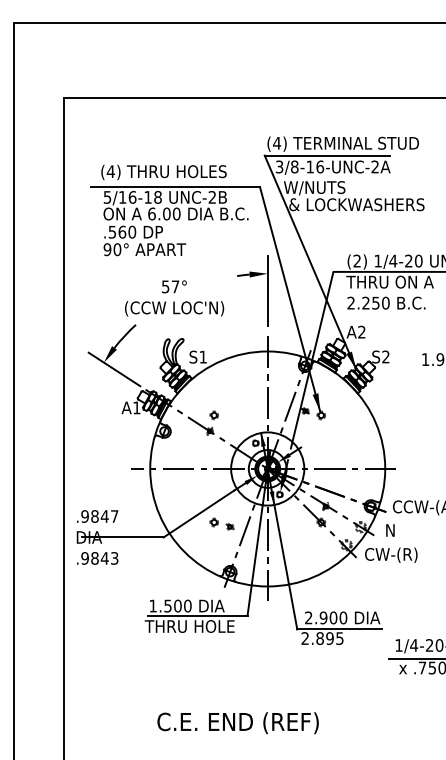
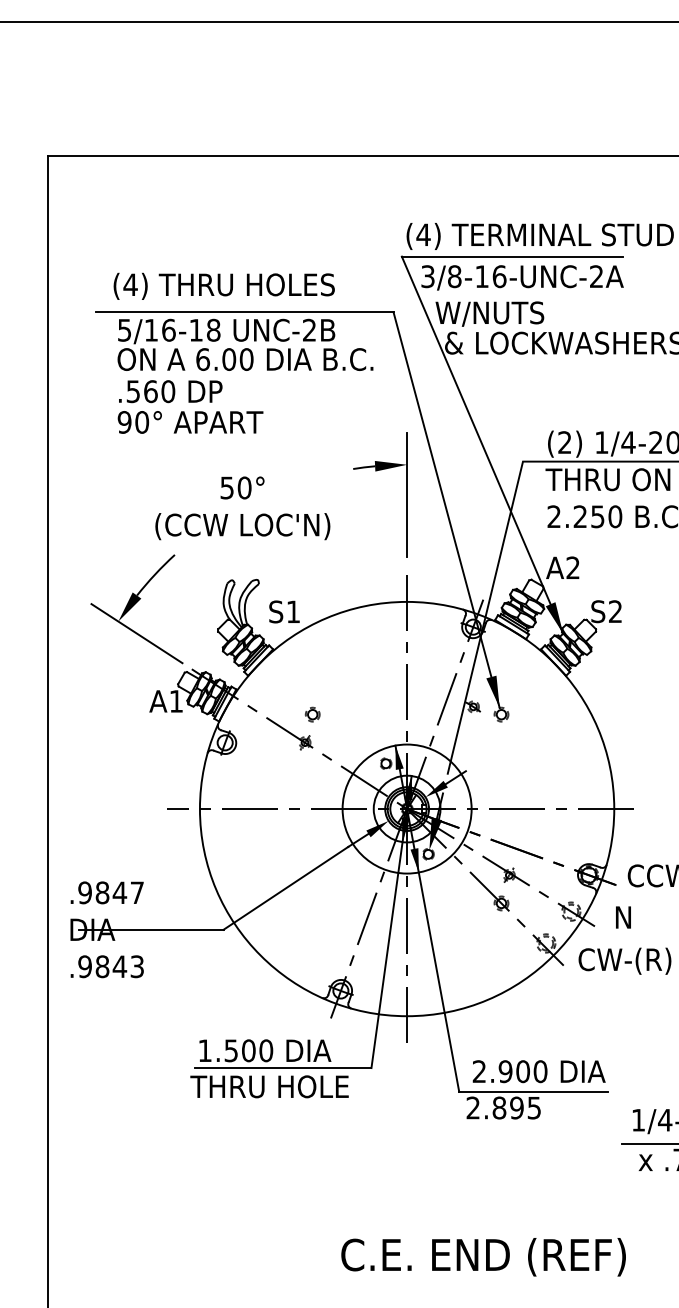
text: (175, 286) -> (244, 487), 57° -> 50°
part: (221, 523) -> (325, 905), removed
text: (237, 723) -> (482, 1257), moved

